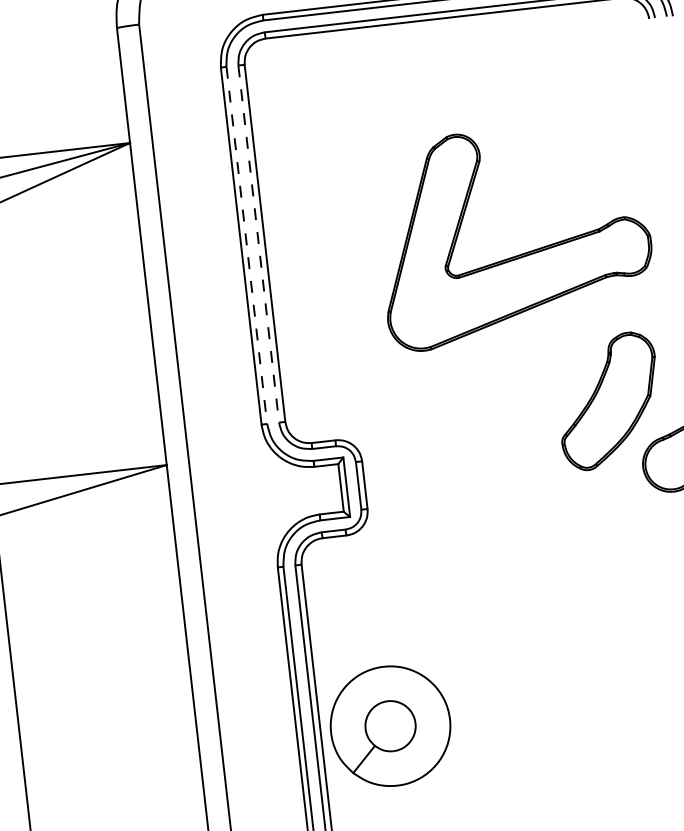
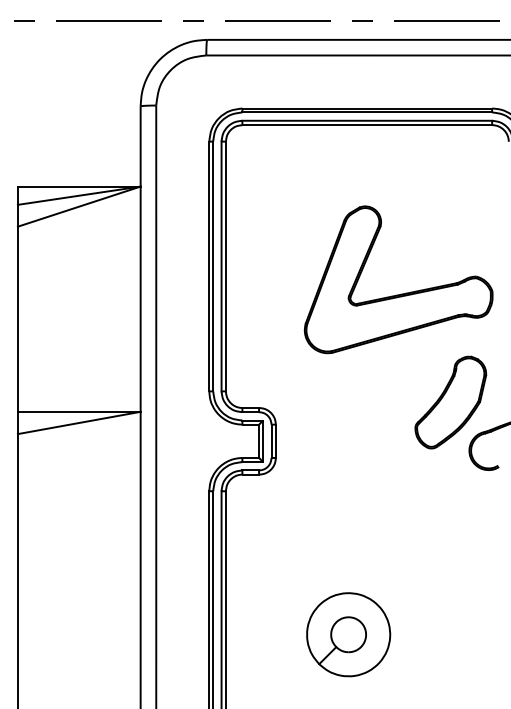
line: (258, 244) -> (221, 266), dashed -> solid
line: (247, 245) -> (213, 266), dashed -> solid
part: (390, 725) -> (348, 634), moved

